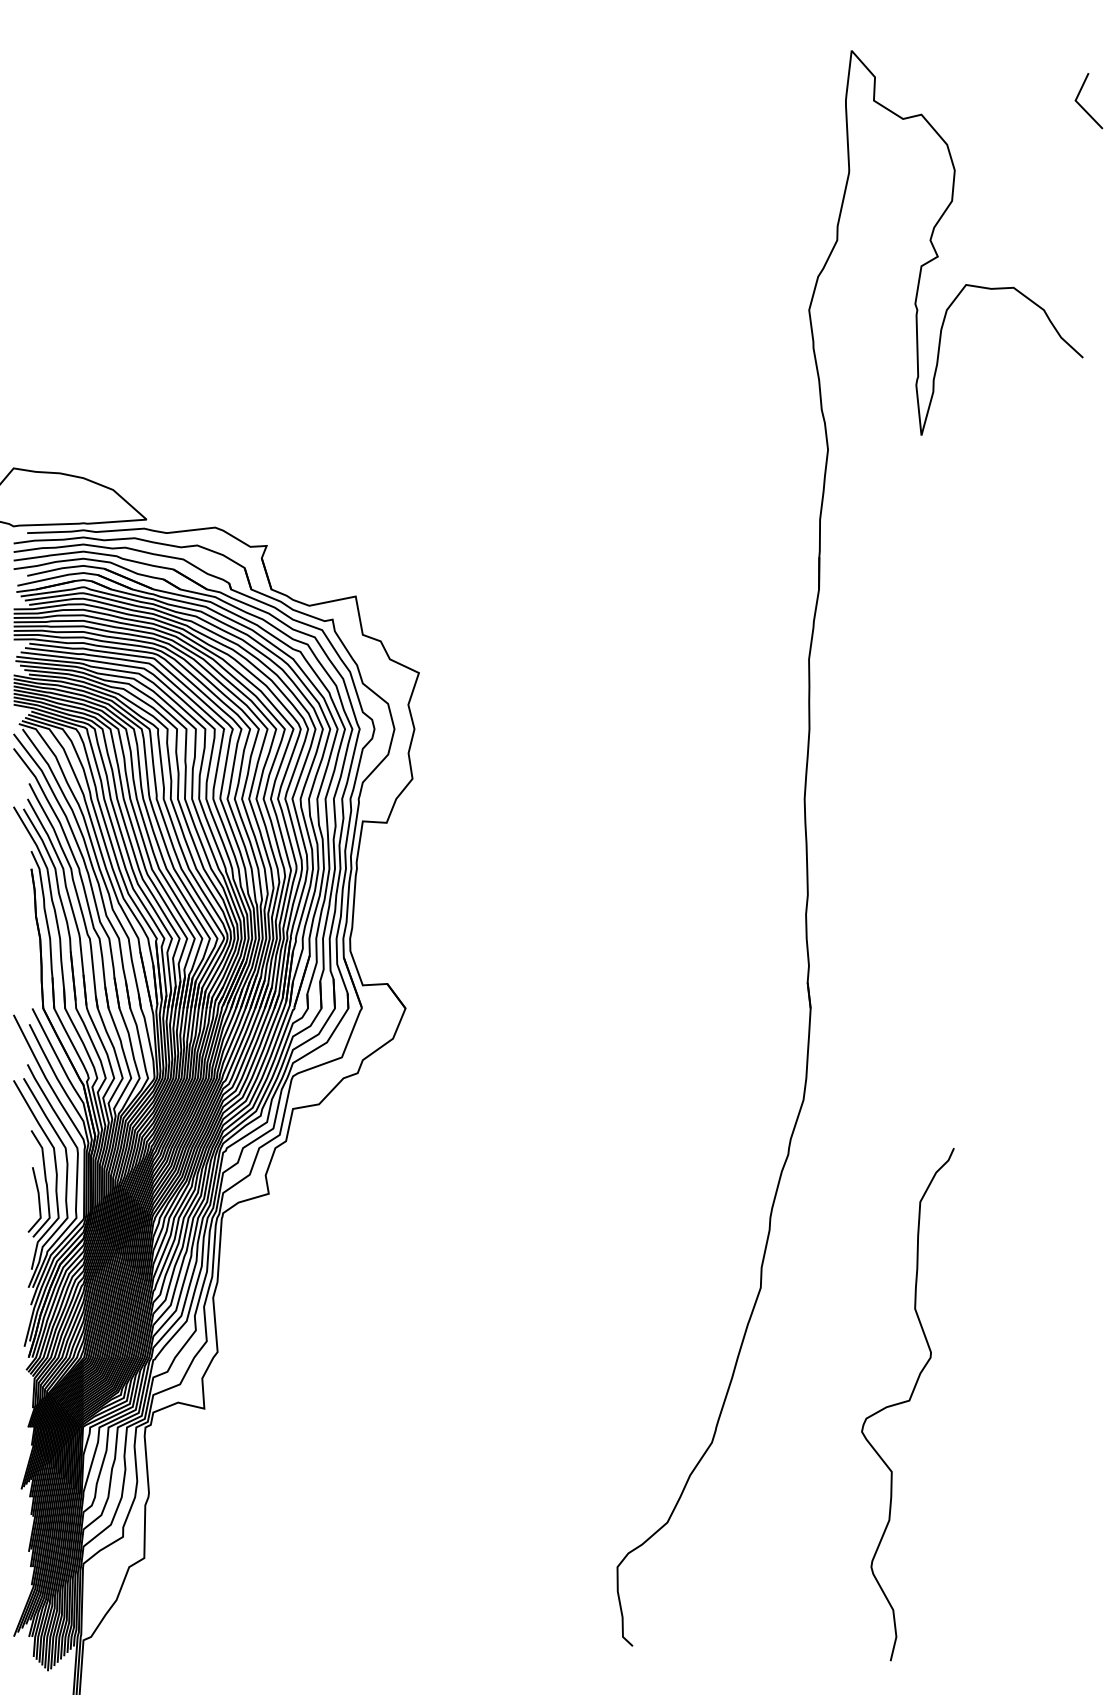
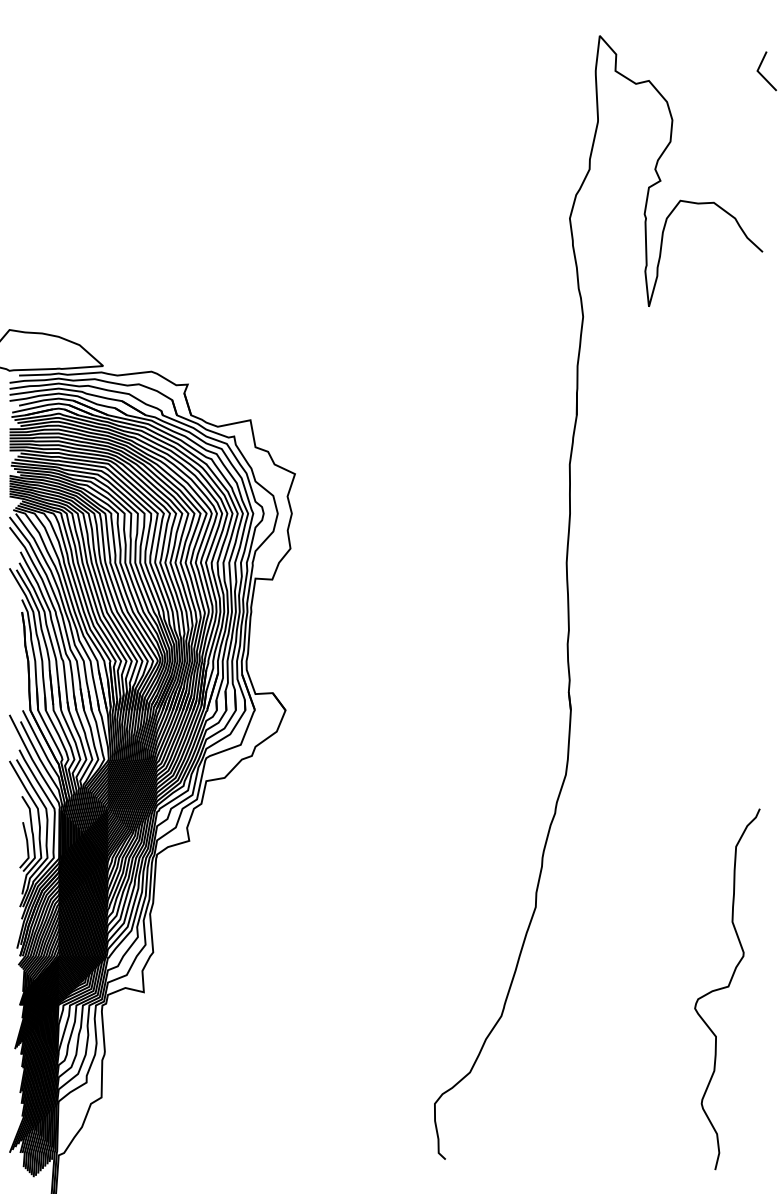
curve: (906, 1403) -> (726, 988), moved

